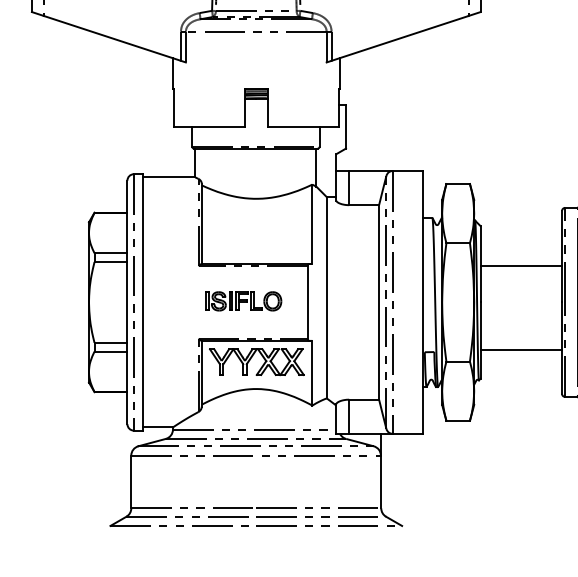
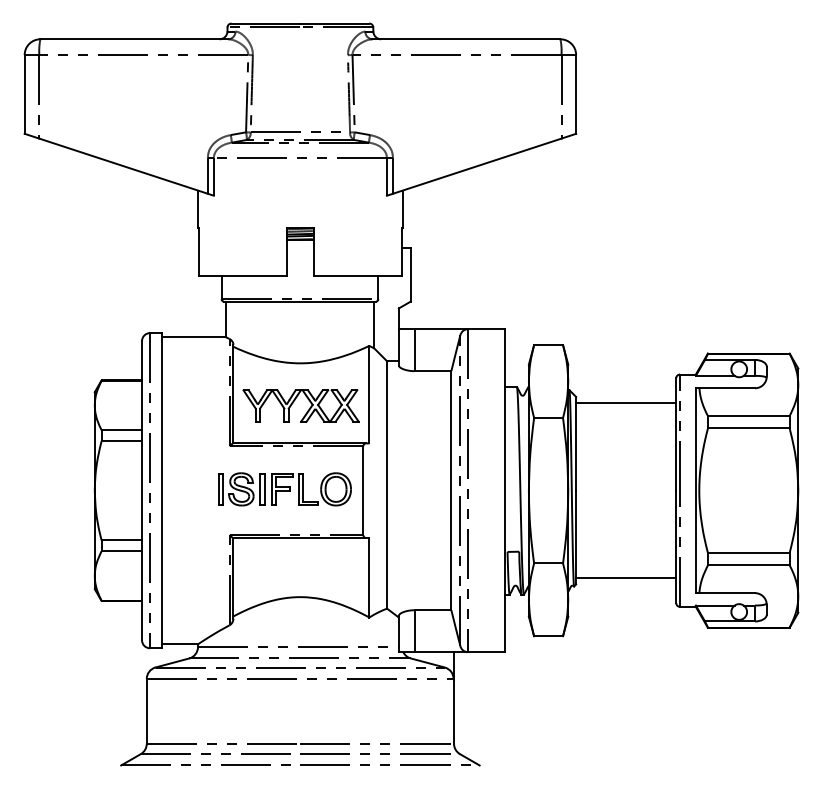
line: (521, 266) -> (626, 403), moved
part: (243, 301) -> (284, 489), size x1.43
line: (521, 350) -> (626, 578), moved
part: (252, 357) -> (295, 400), moved

